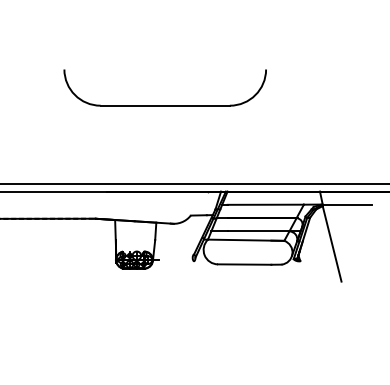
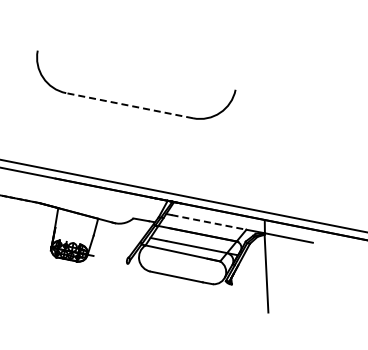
line: (165, 105) -> (129, 105), solid -> dashed
line: (266, 204) -> (209, 222), solid -> dashed

